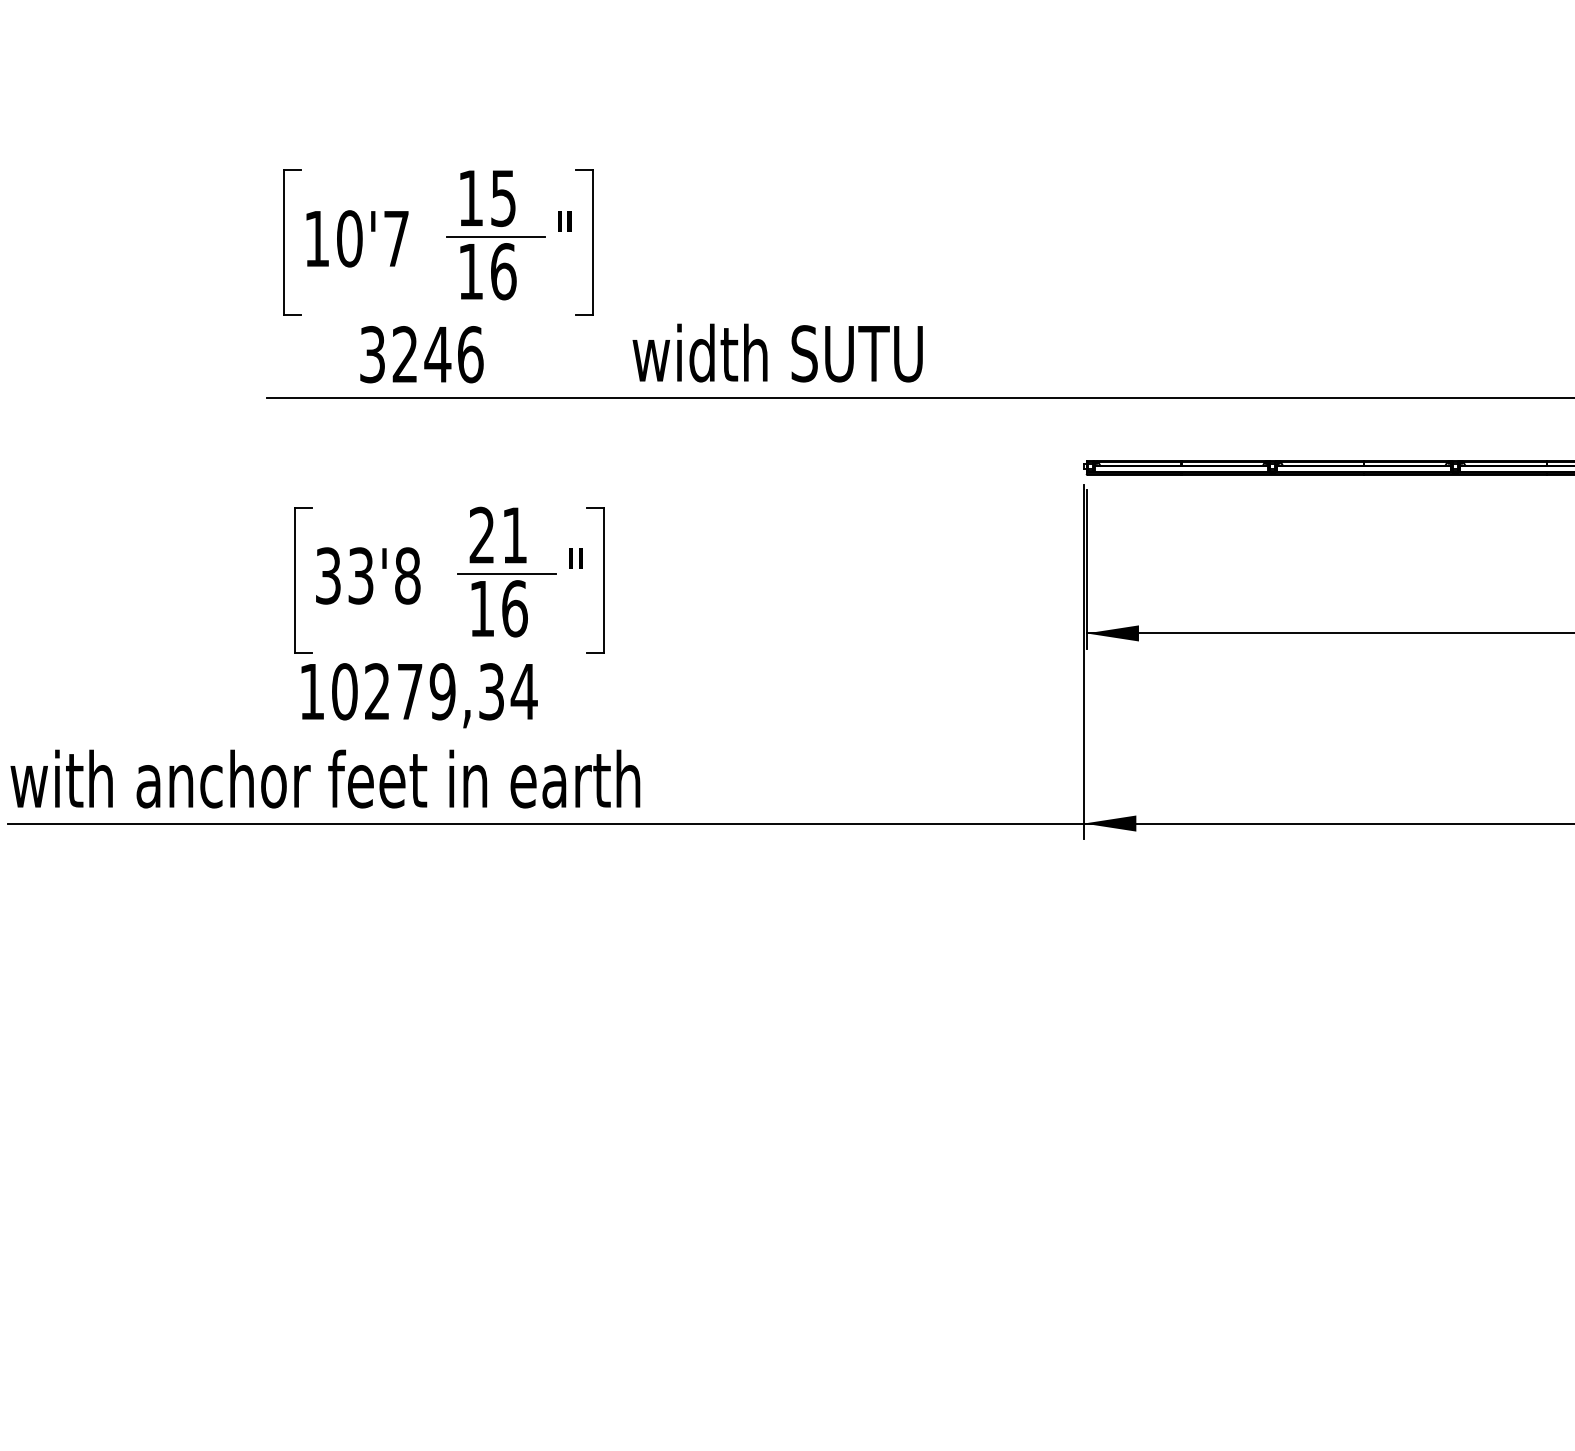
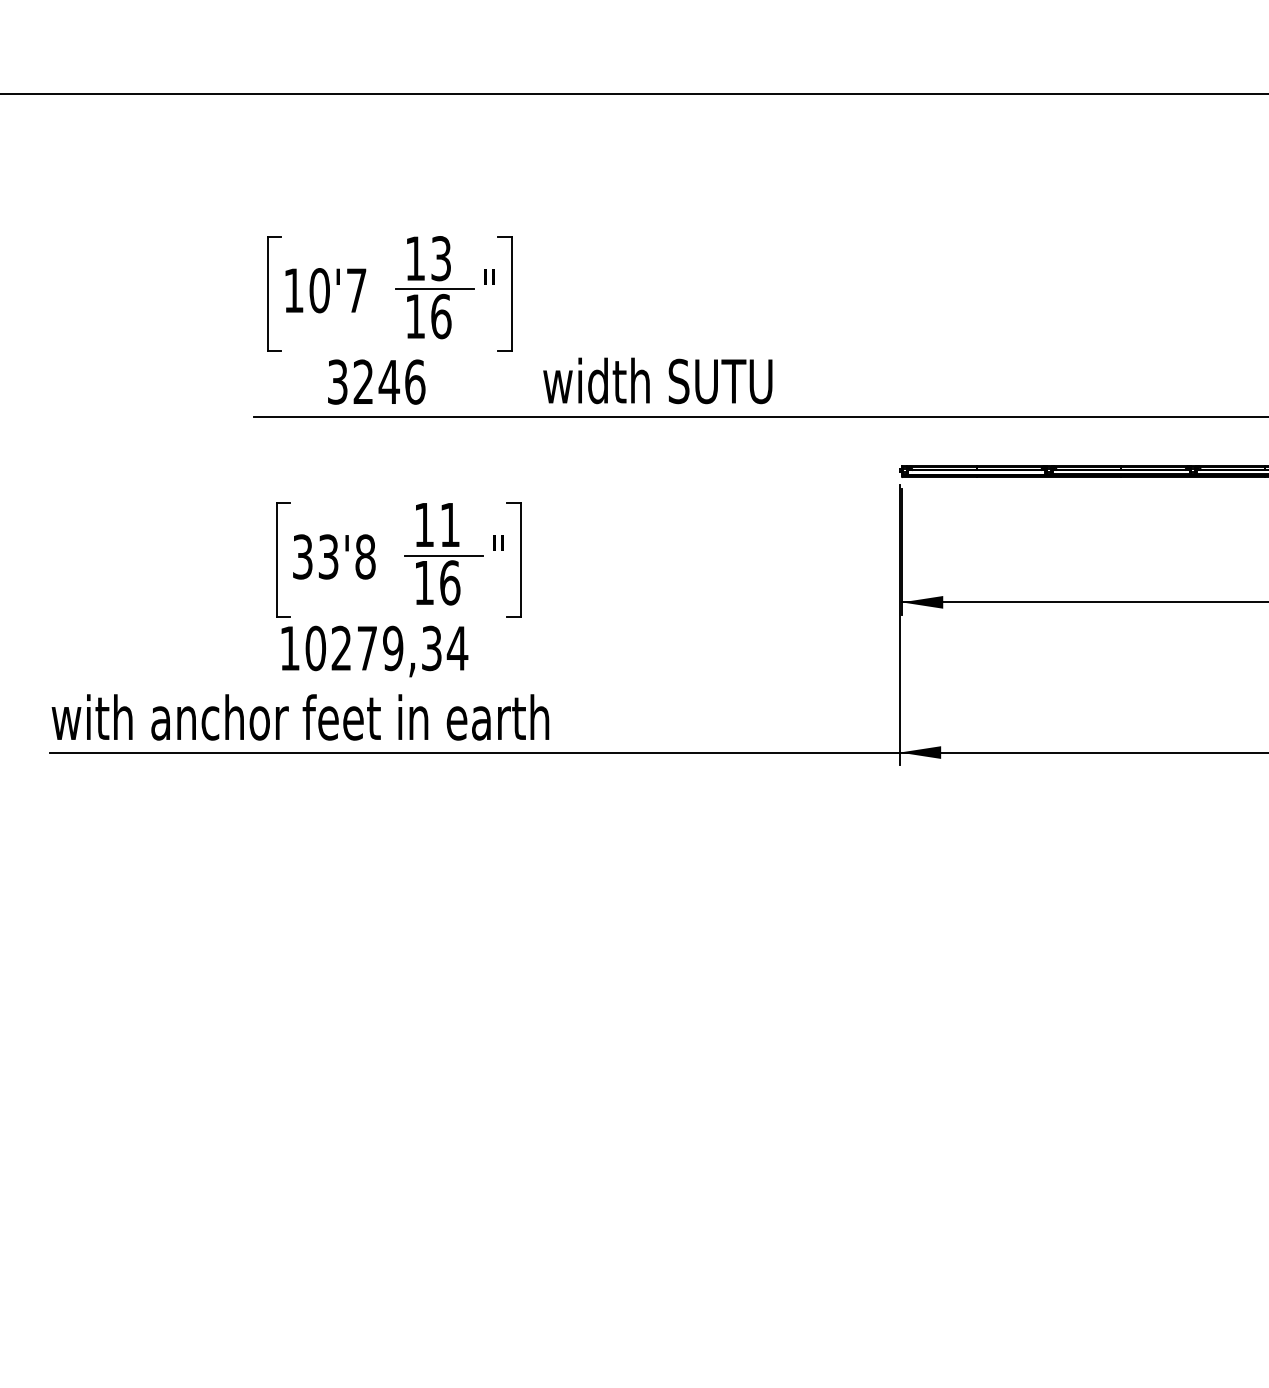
text: (502, 198) -> (440, 258), 15 -> 13
text: (481, 534) -> (423, 524), 21 -> 11

